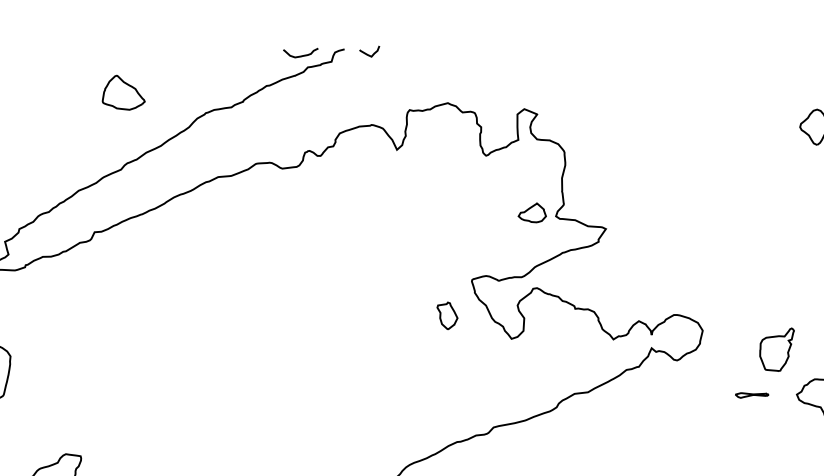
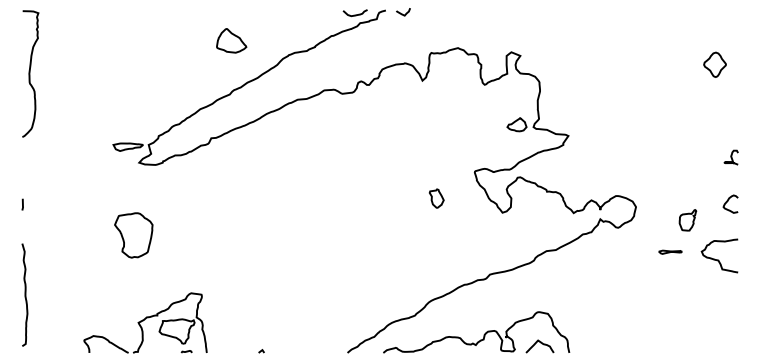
part: (447, 315) -> (436, 198), moved
part: (776, 349) -> (687, 220), size x0.7

